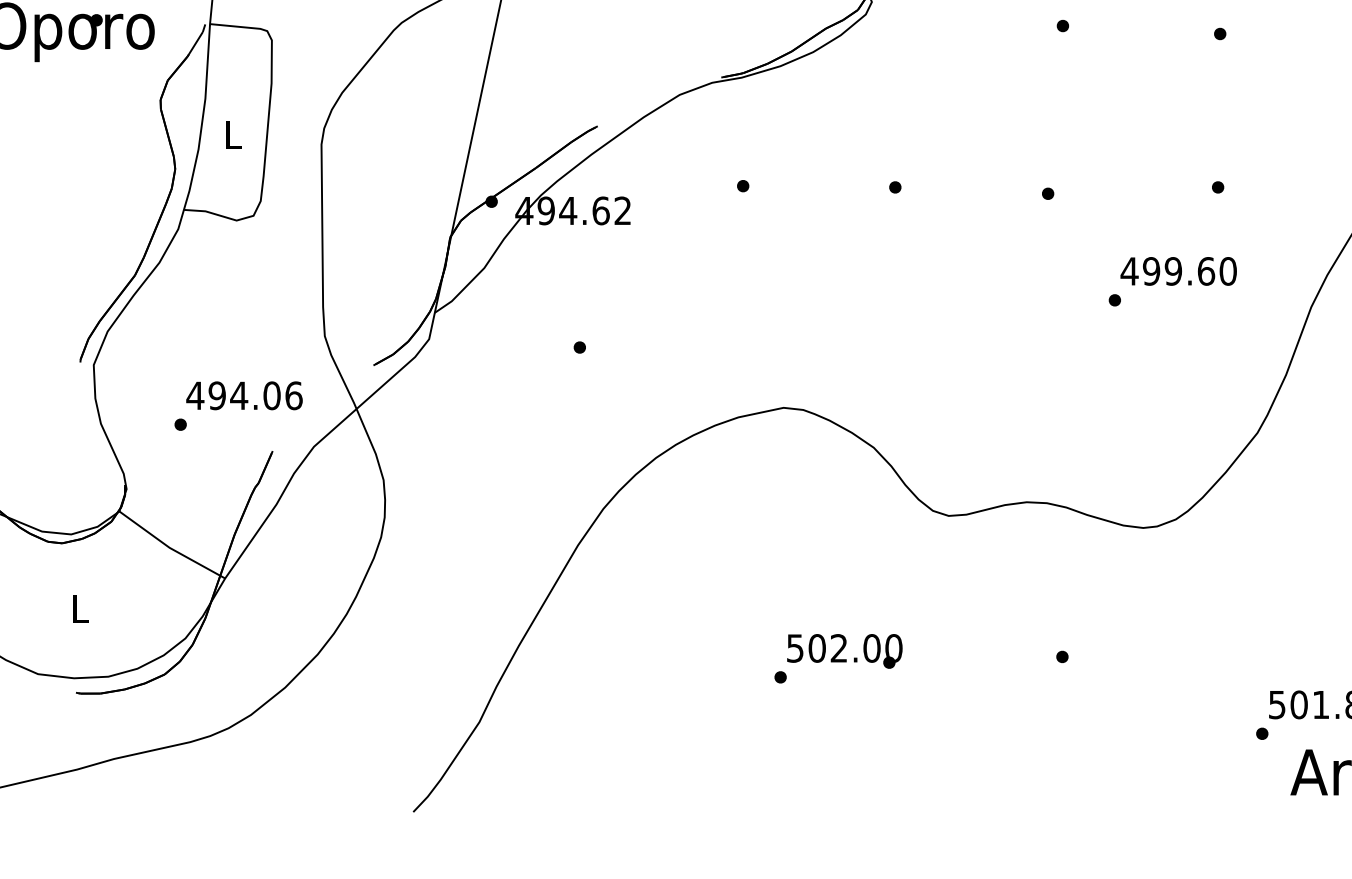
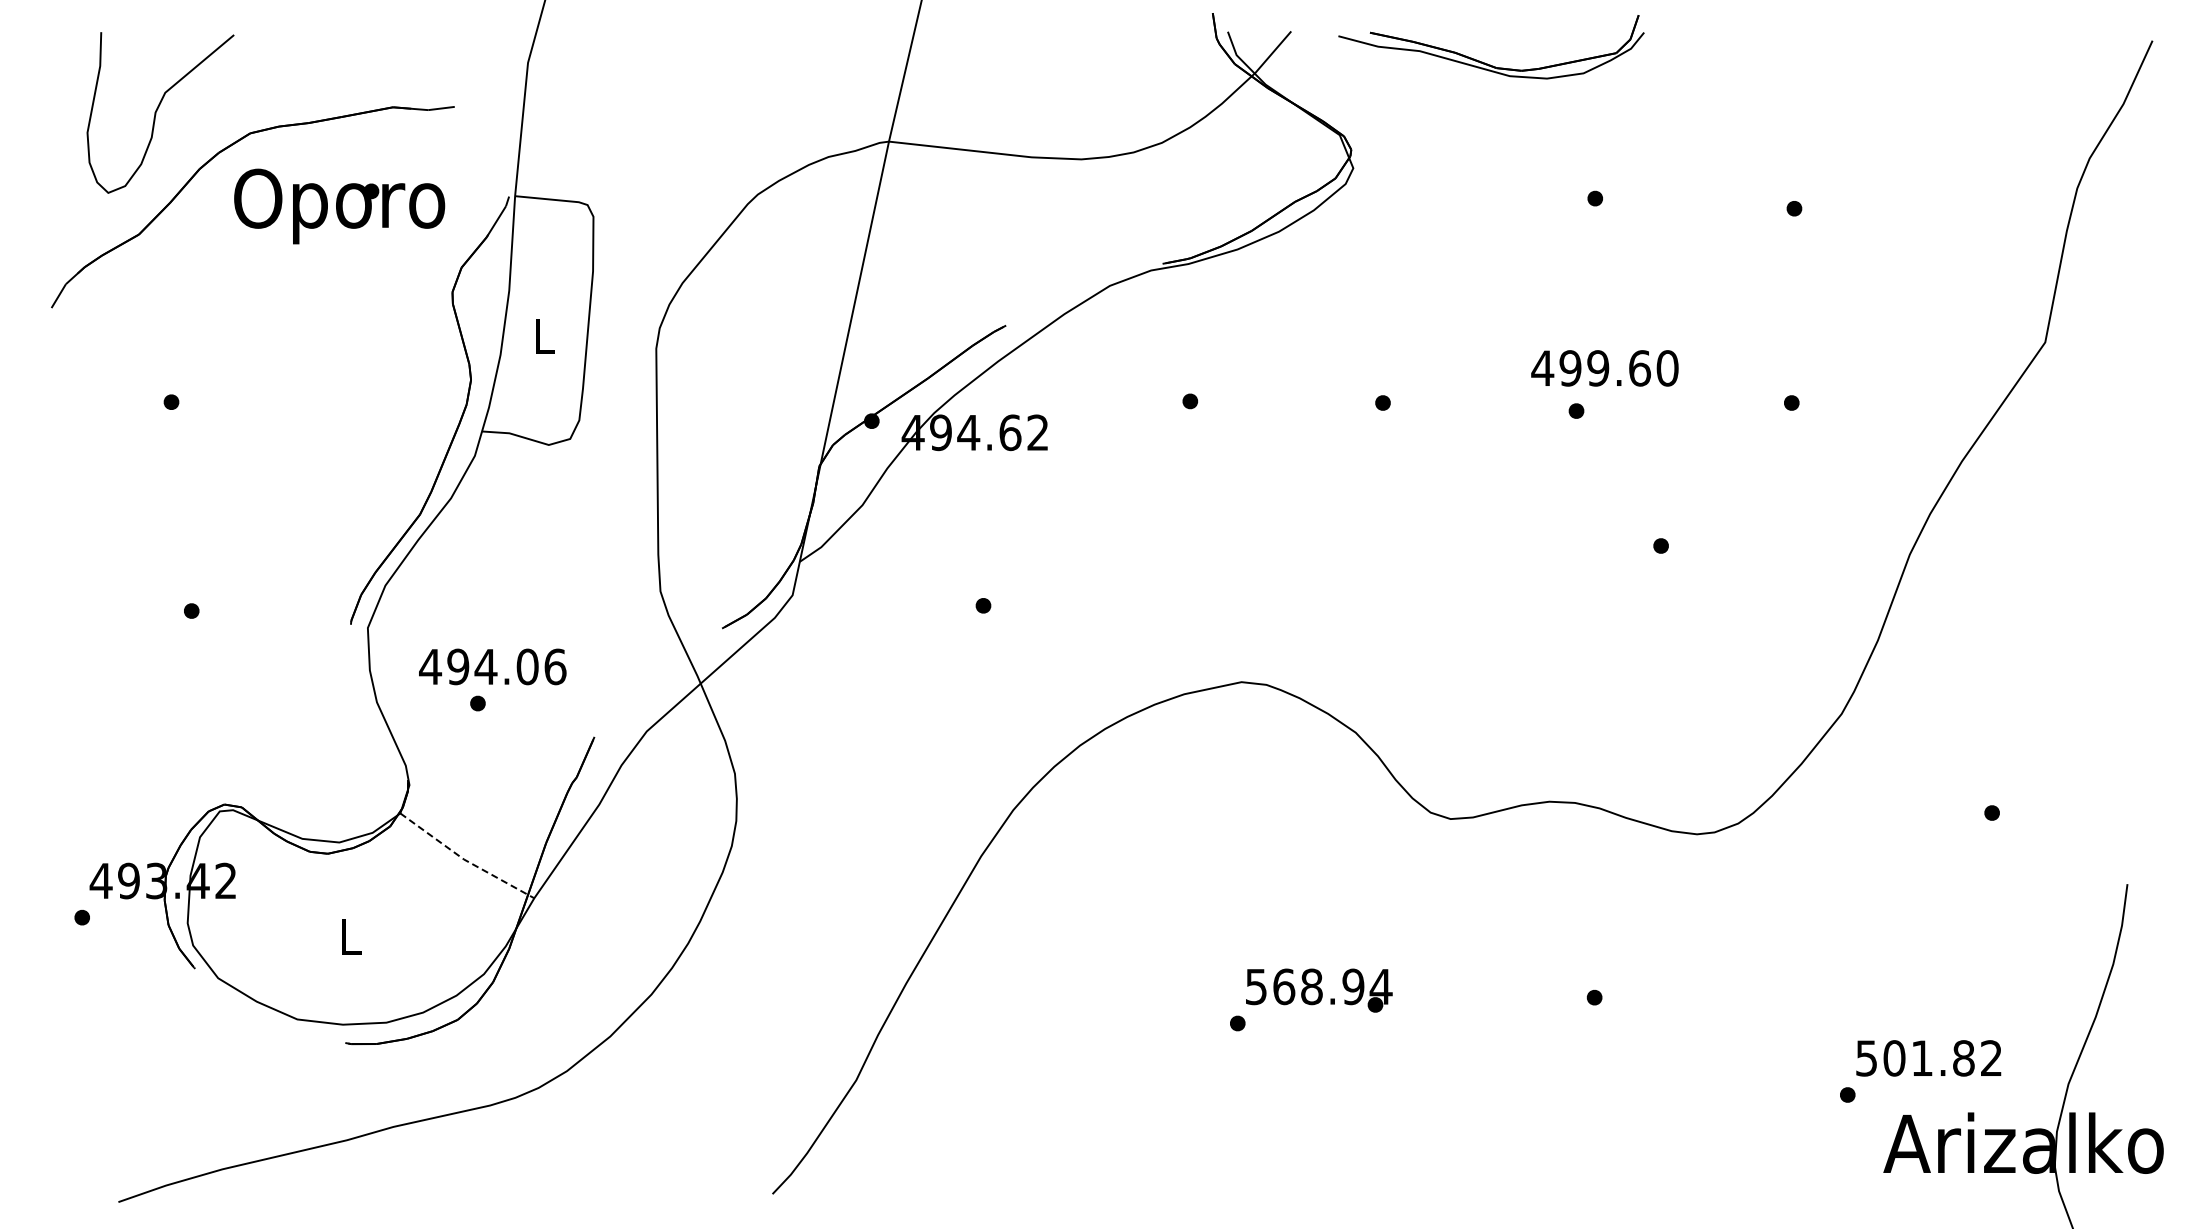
text: (1178, 271) -> (1604, 368), moved
text: (244, 395) -> (492, 666), moved
line: (170, 547) -> (464, 859), solid -> dashed
text: (855, 648) -> (1332, 986), 502.00 -> 568.94

